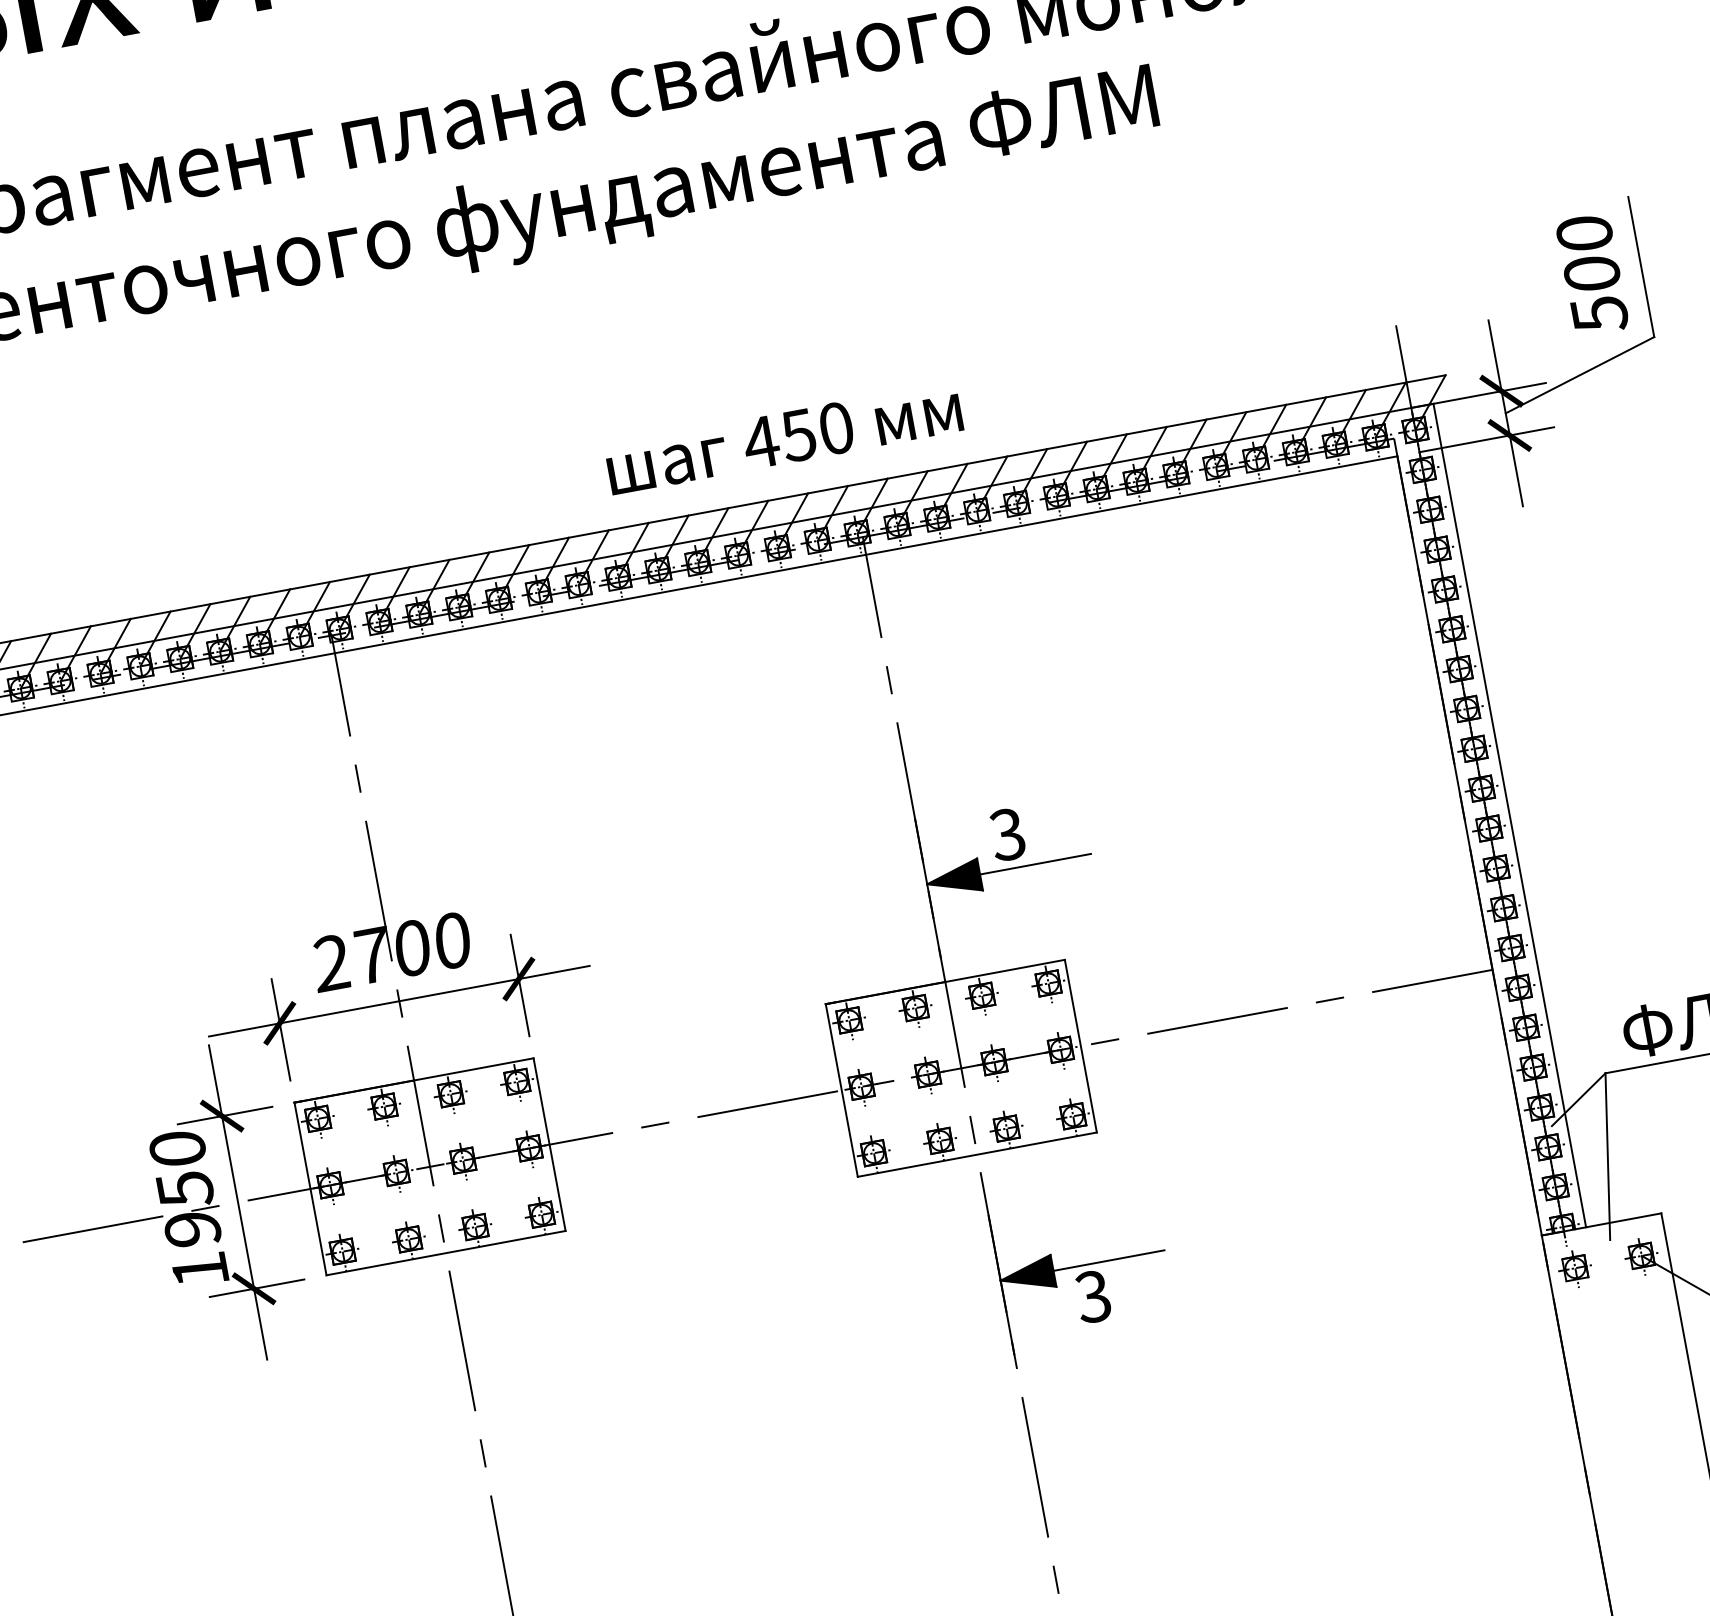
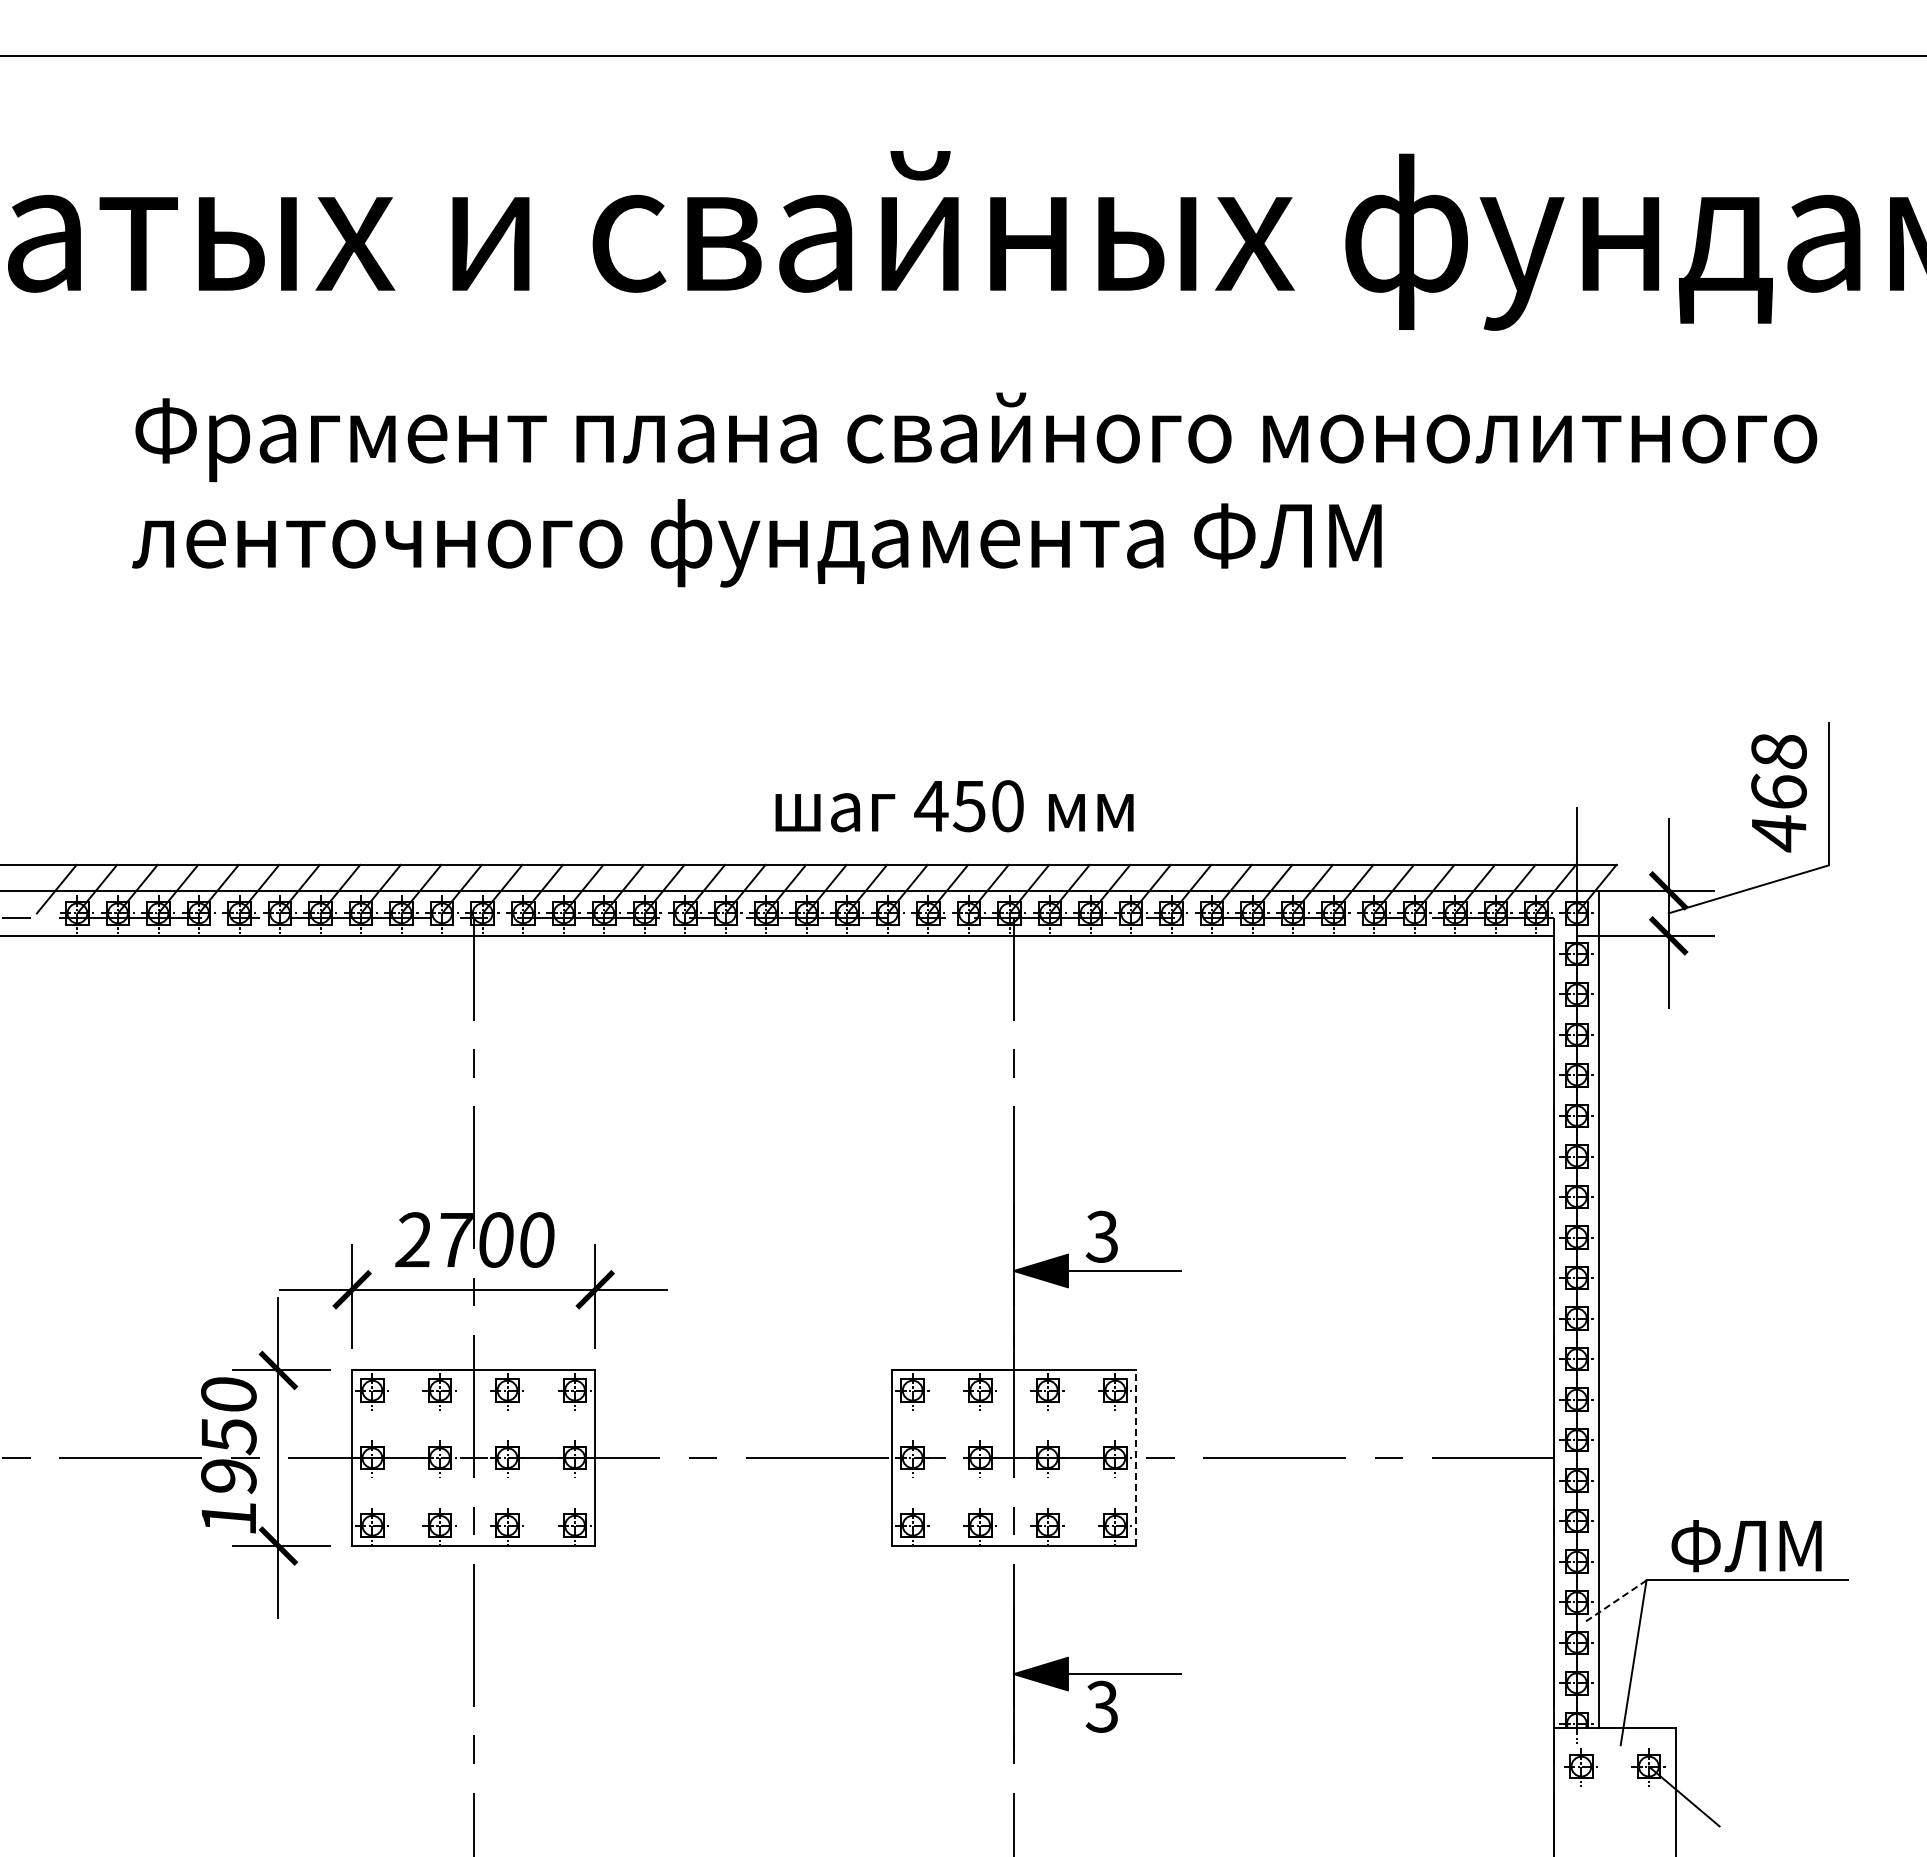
text: (1591, 274) -> (1778, 792), 500 -> 468
line: (1080, 1046) -> (1135, 1458), solid -> dashed
line: (1578, 1099) -> (1615, 1601), solid -> dashed

